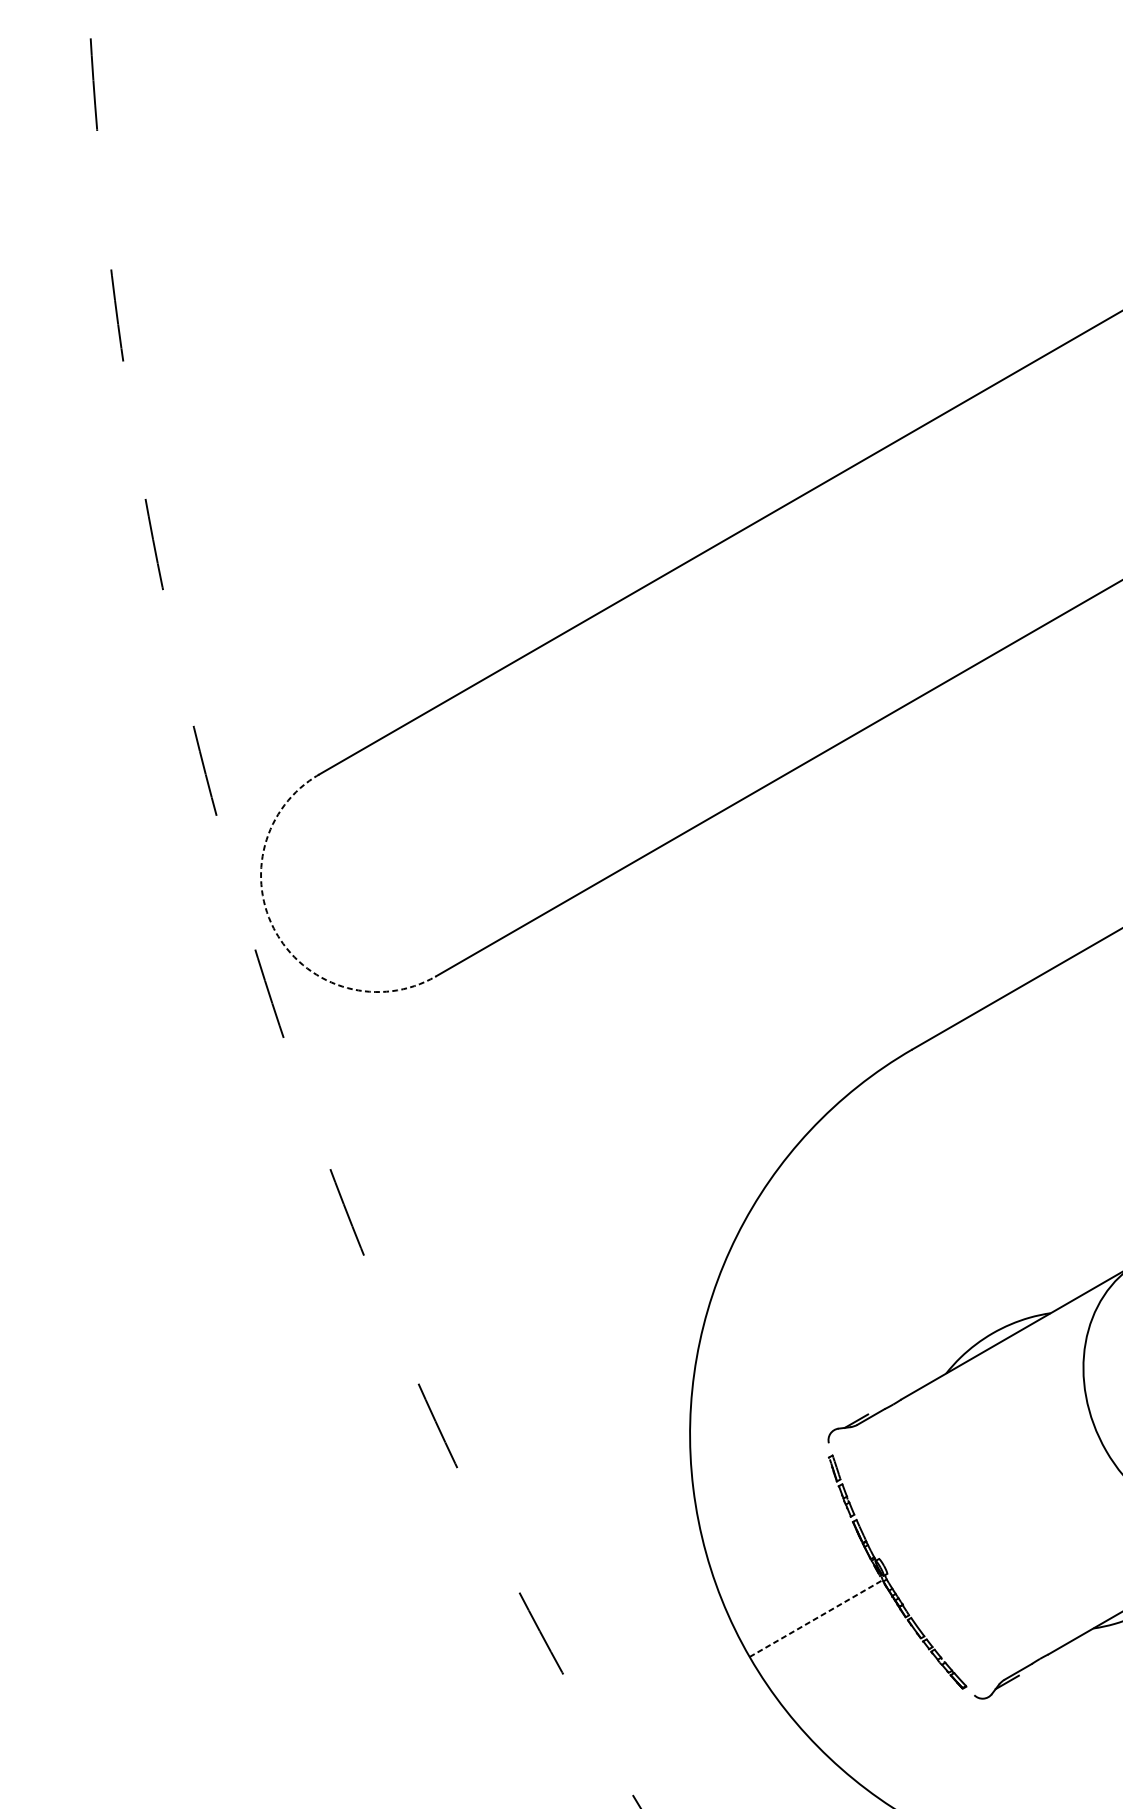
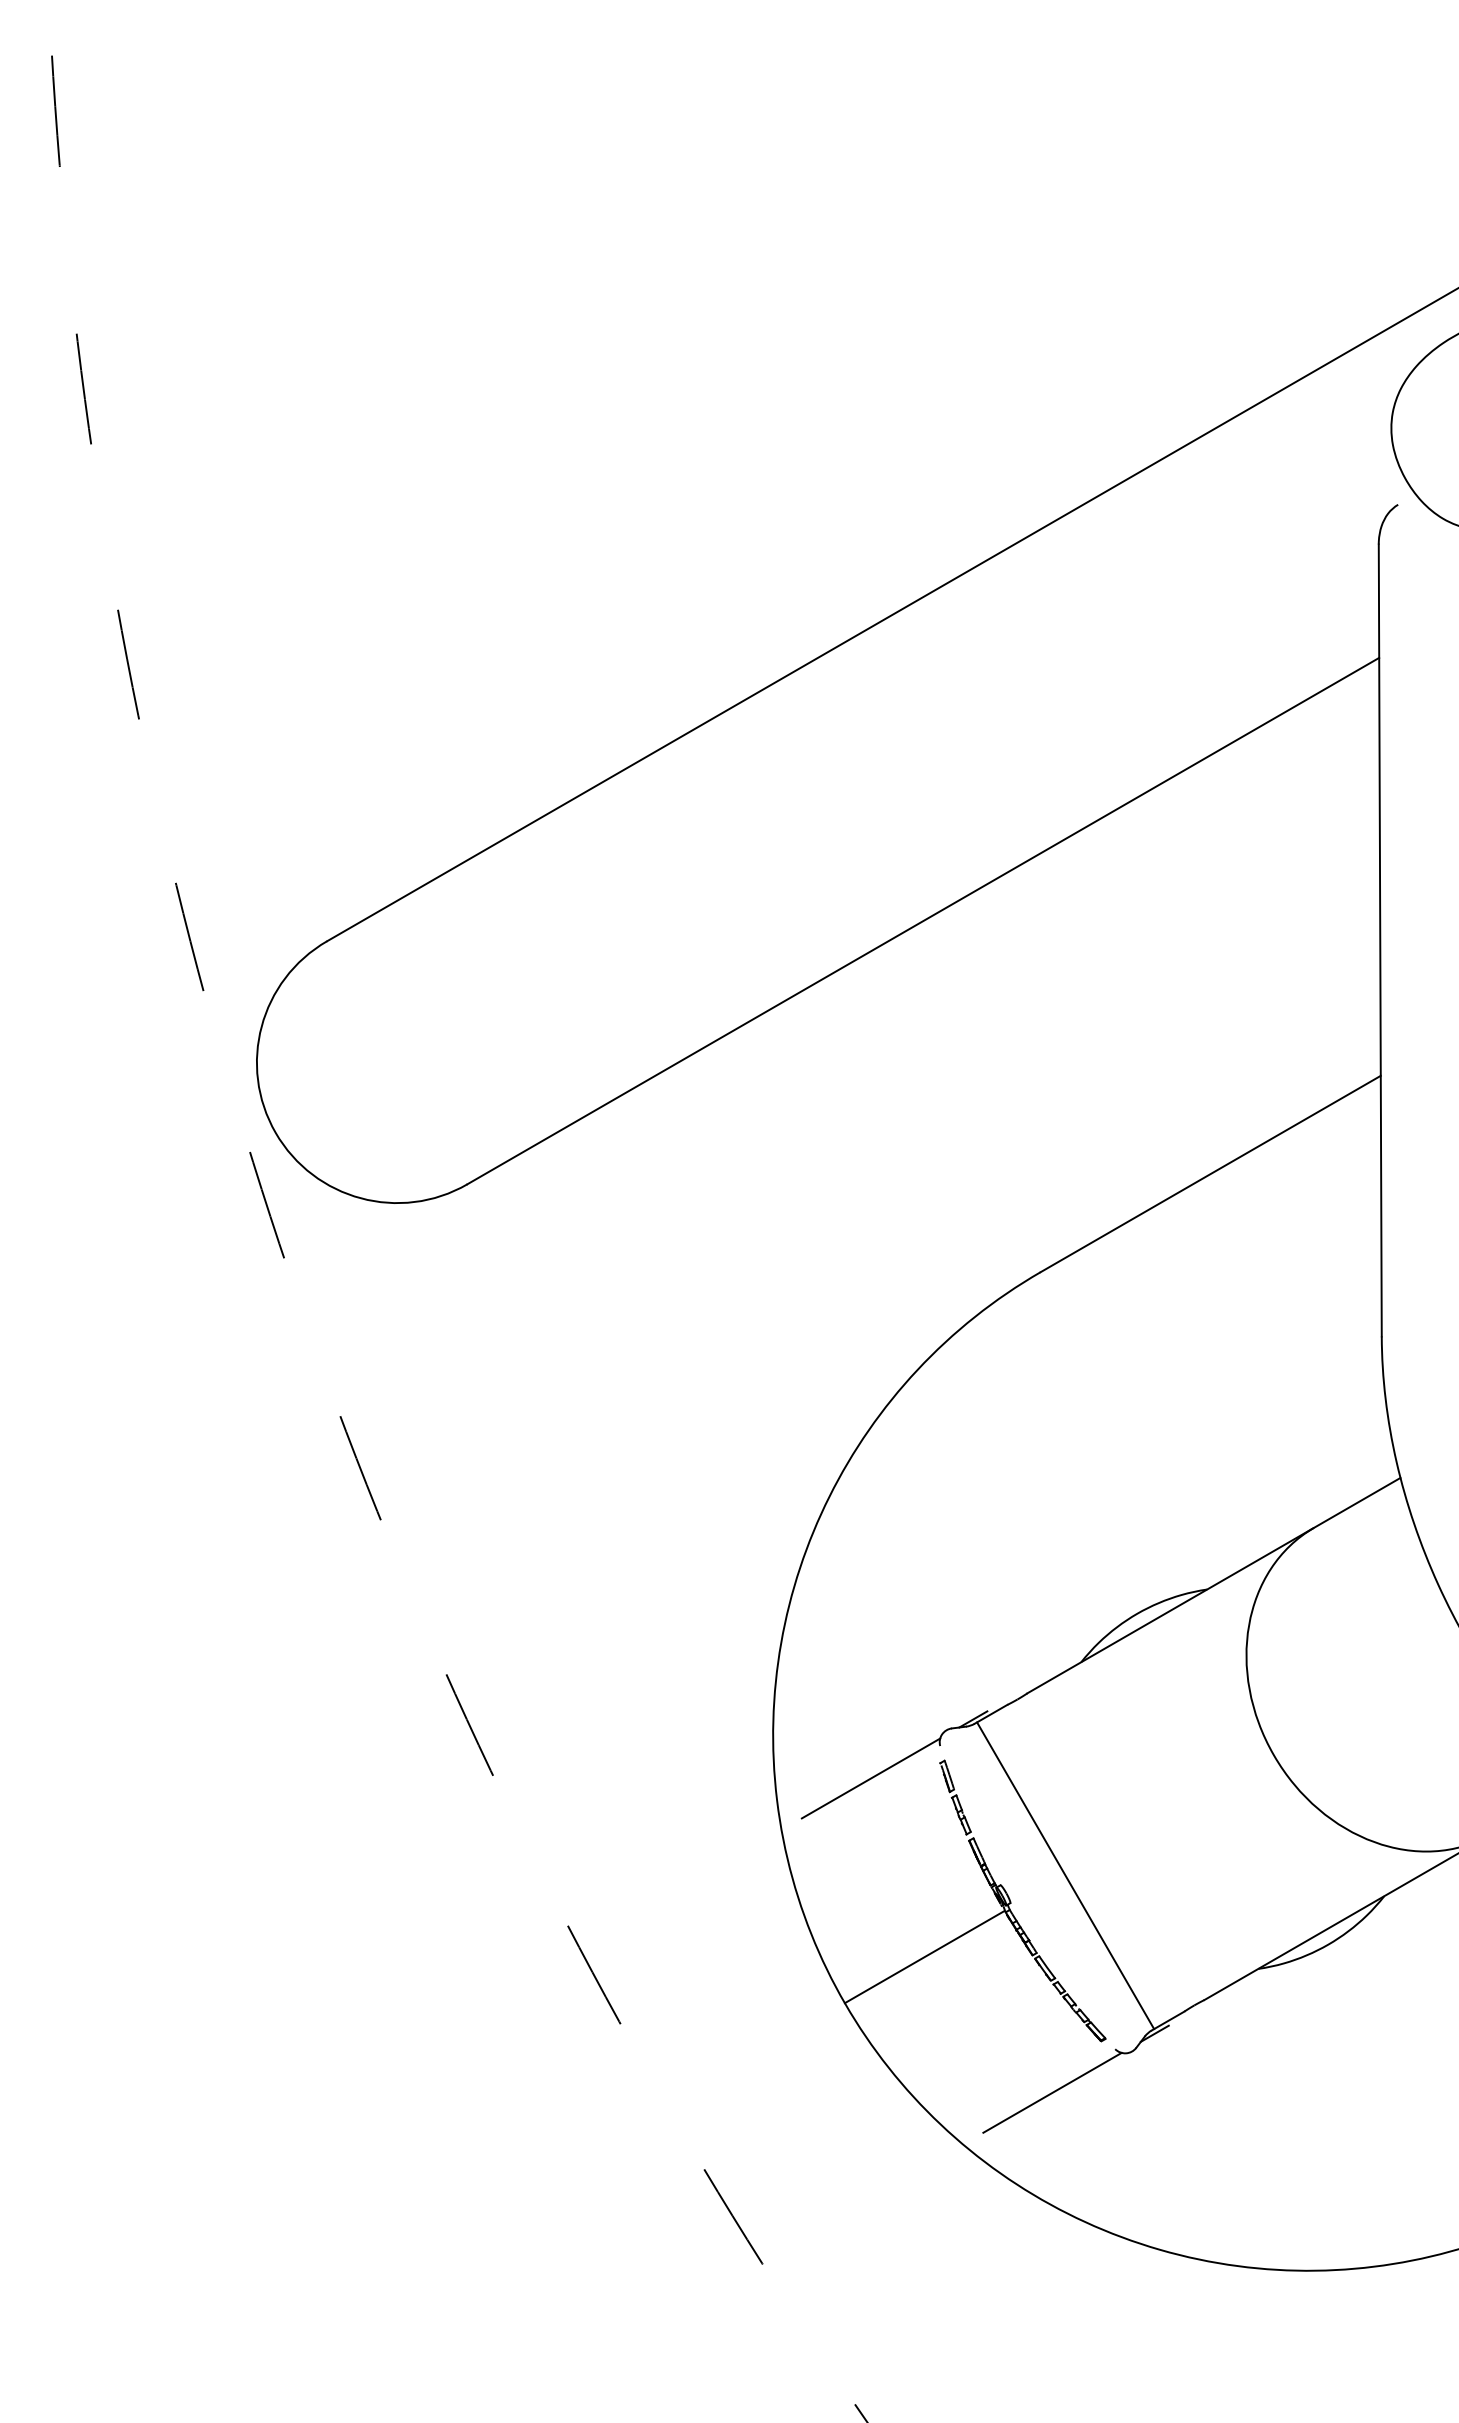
arc: (276, 933) -> (275, 1132), dashed -> solid
line: (770, 1470) -> (870, 1778), added
line: (933, 1550) -> (1065, 1875), added
line: (816, 1618) -> (925, 1956), dashed -> solid
line: (922, 1731) -> (1052, 2092), added

